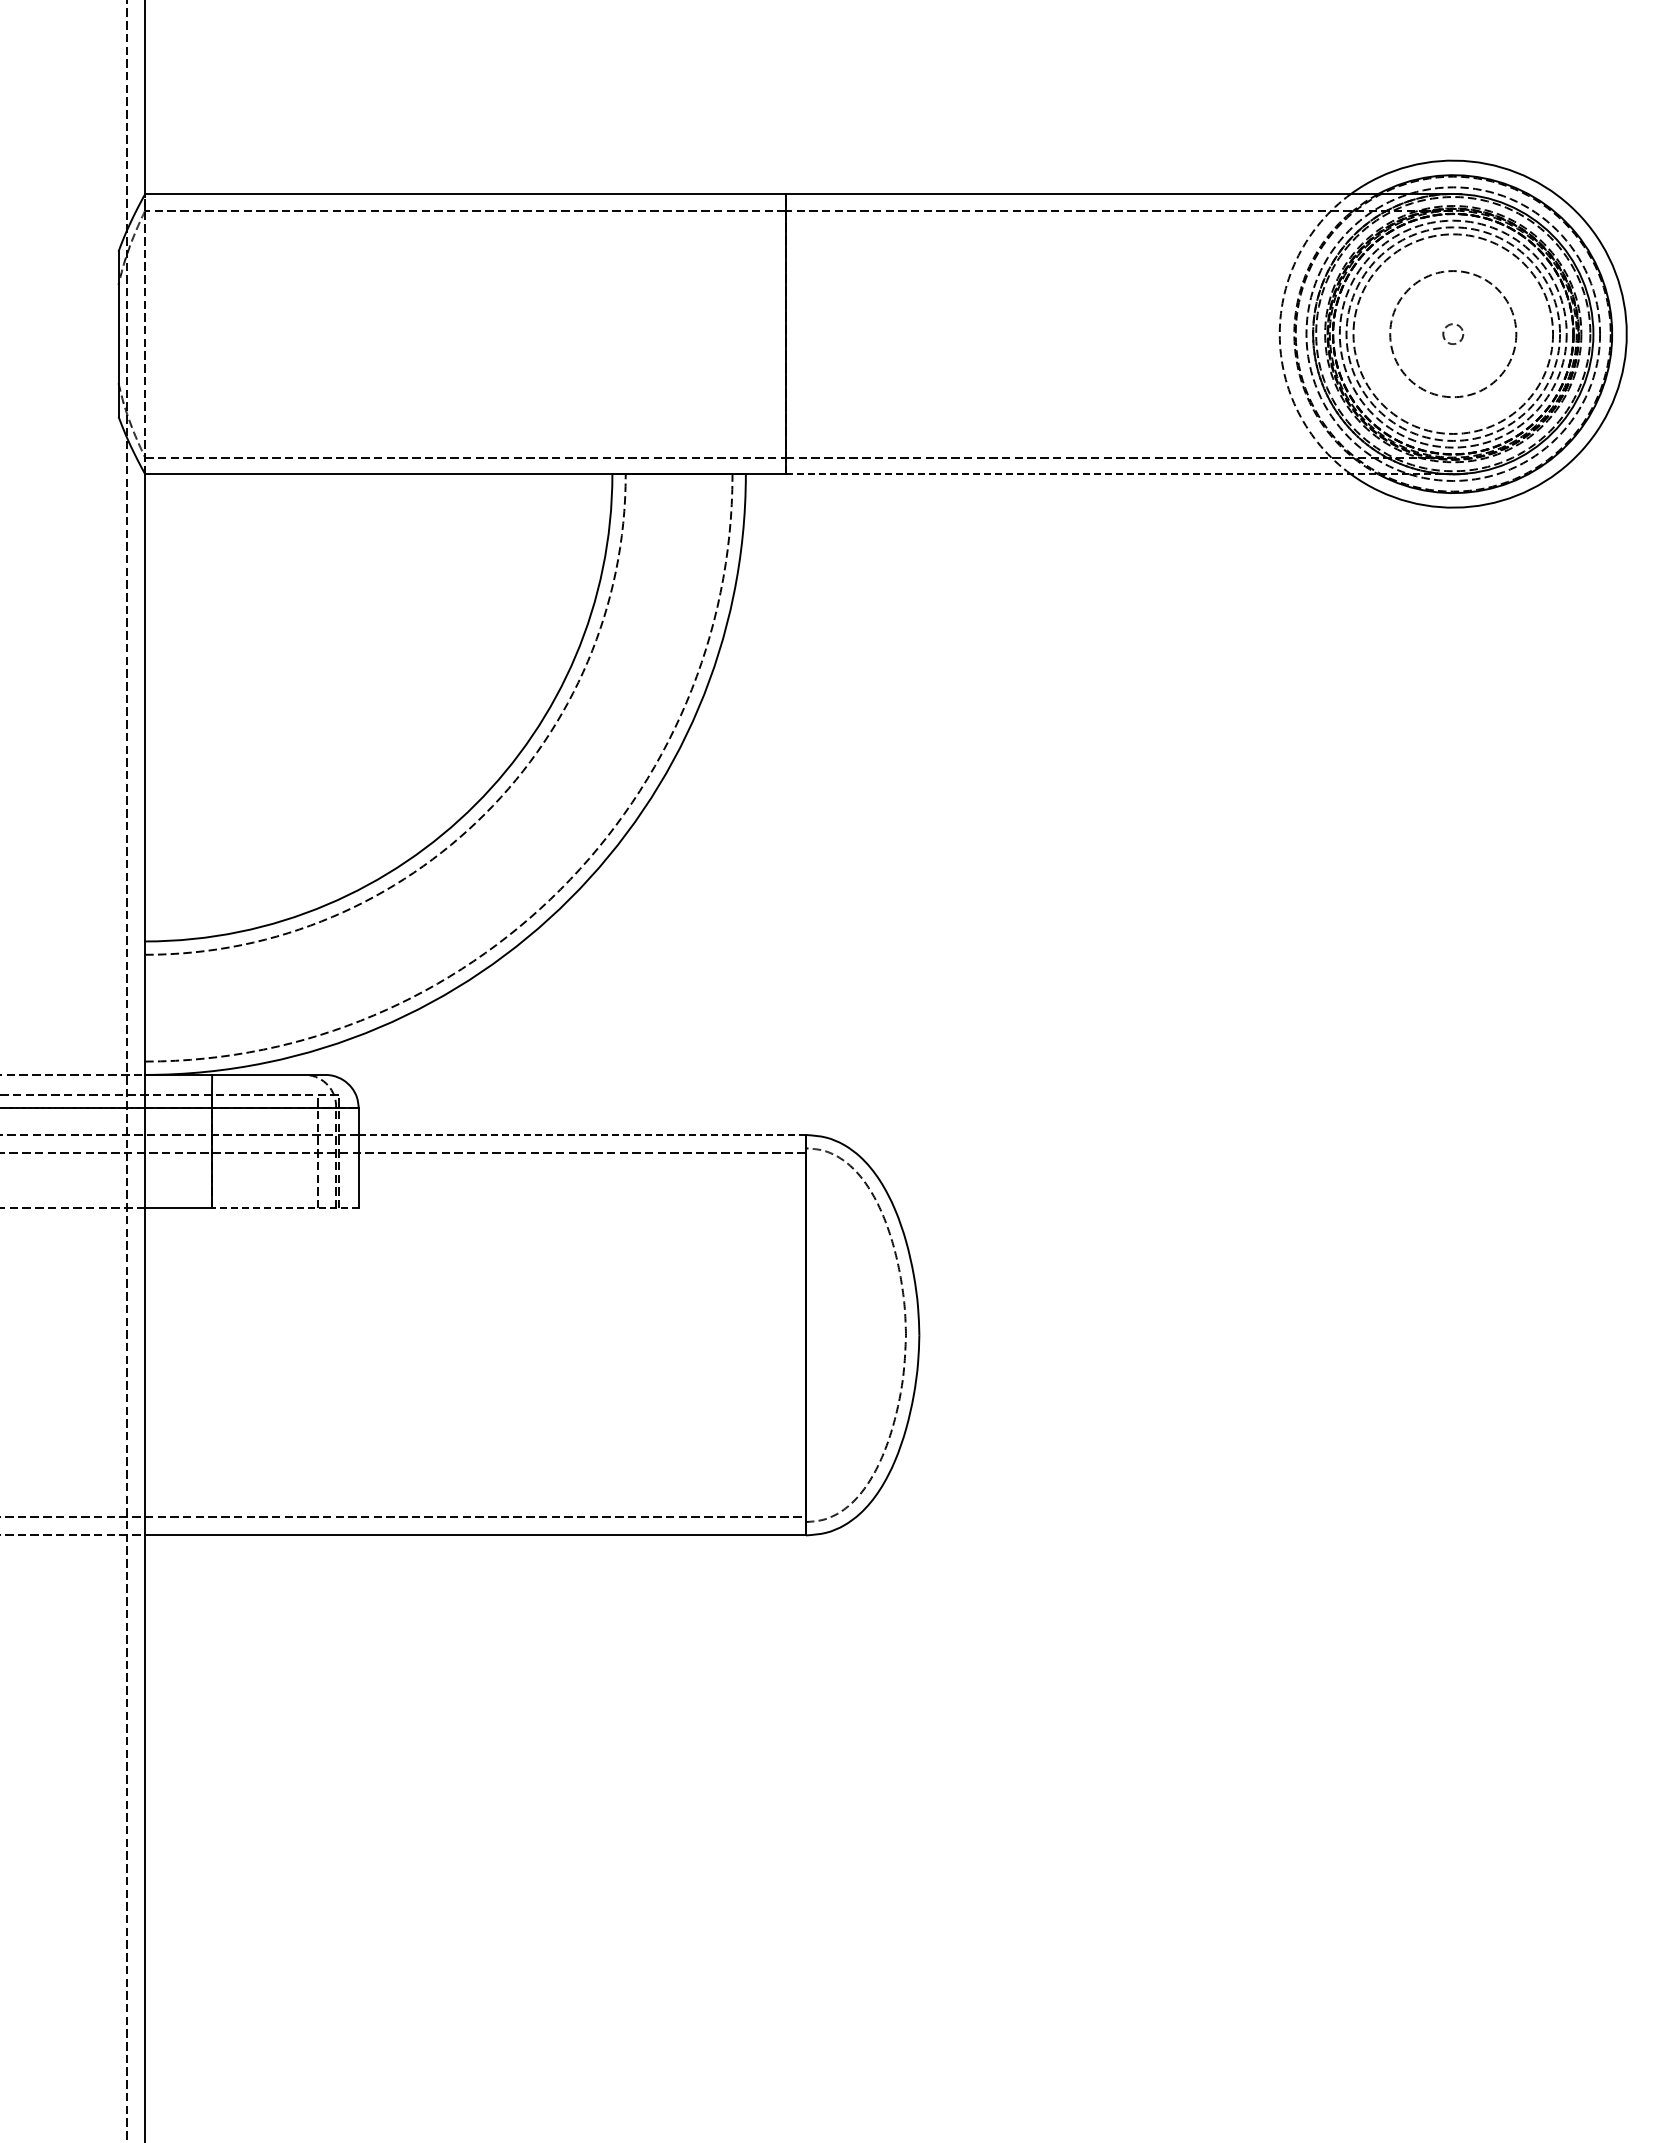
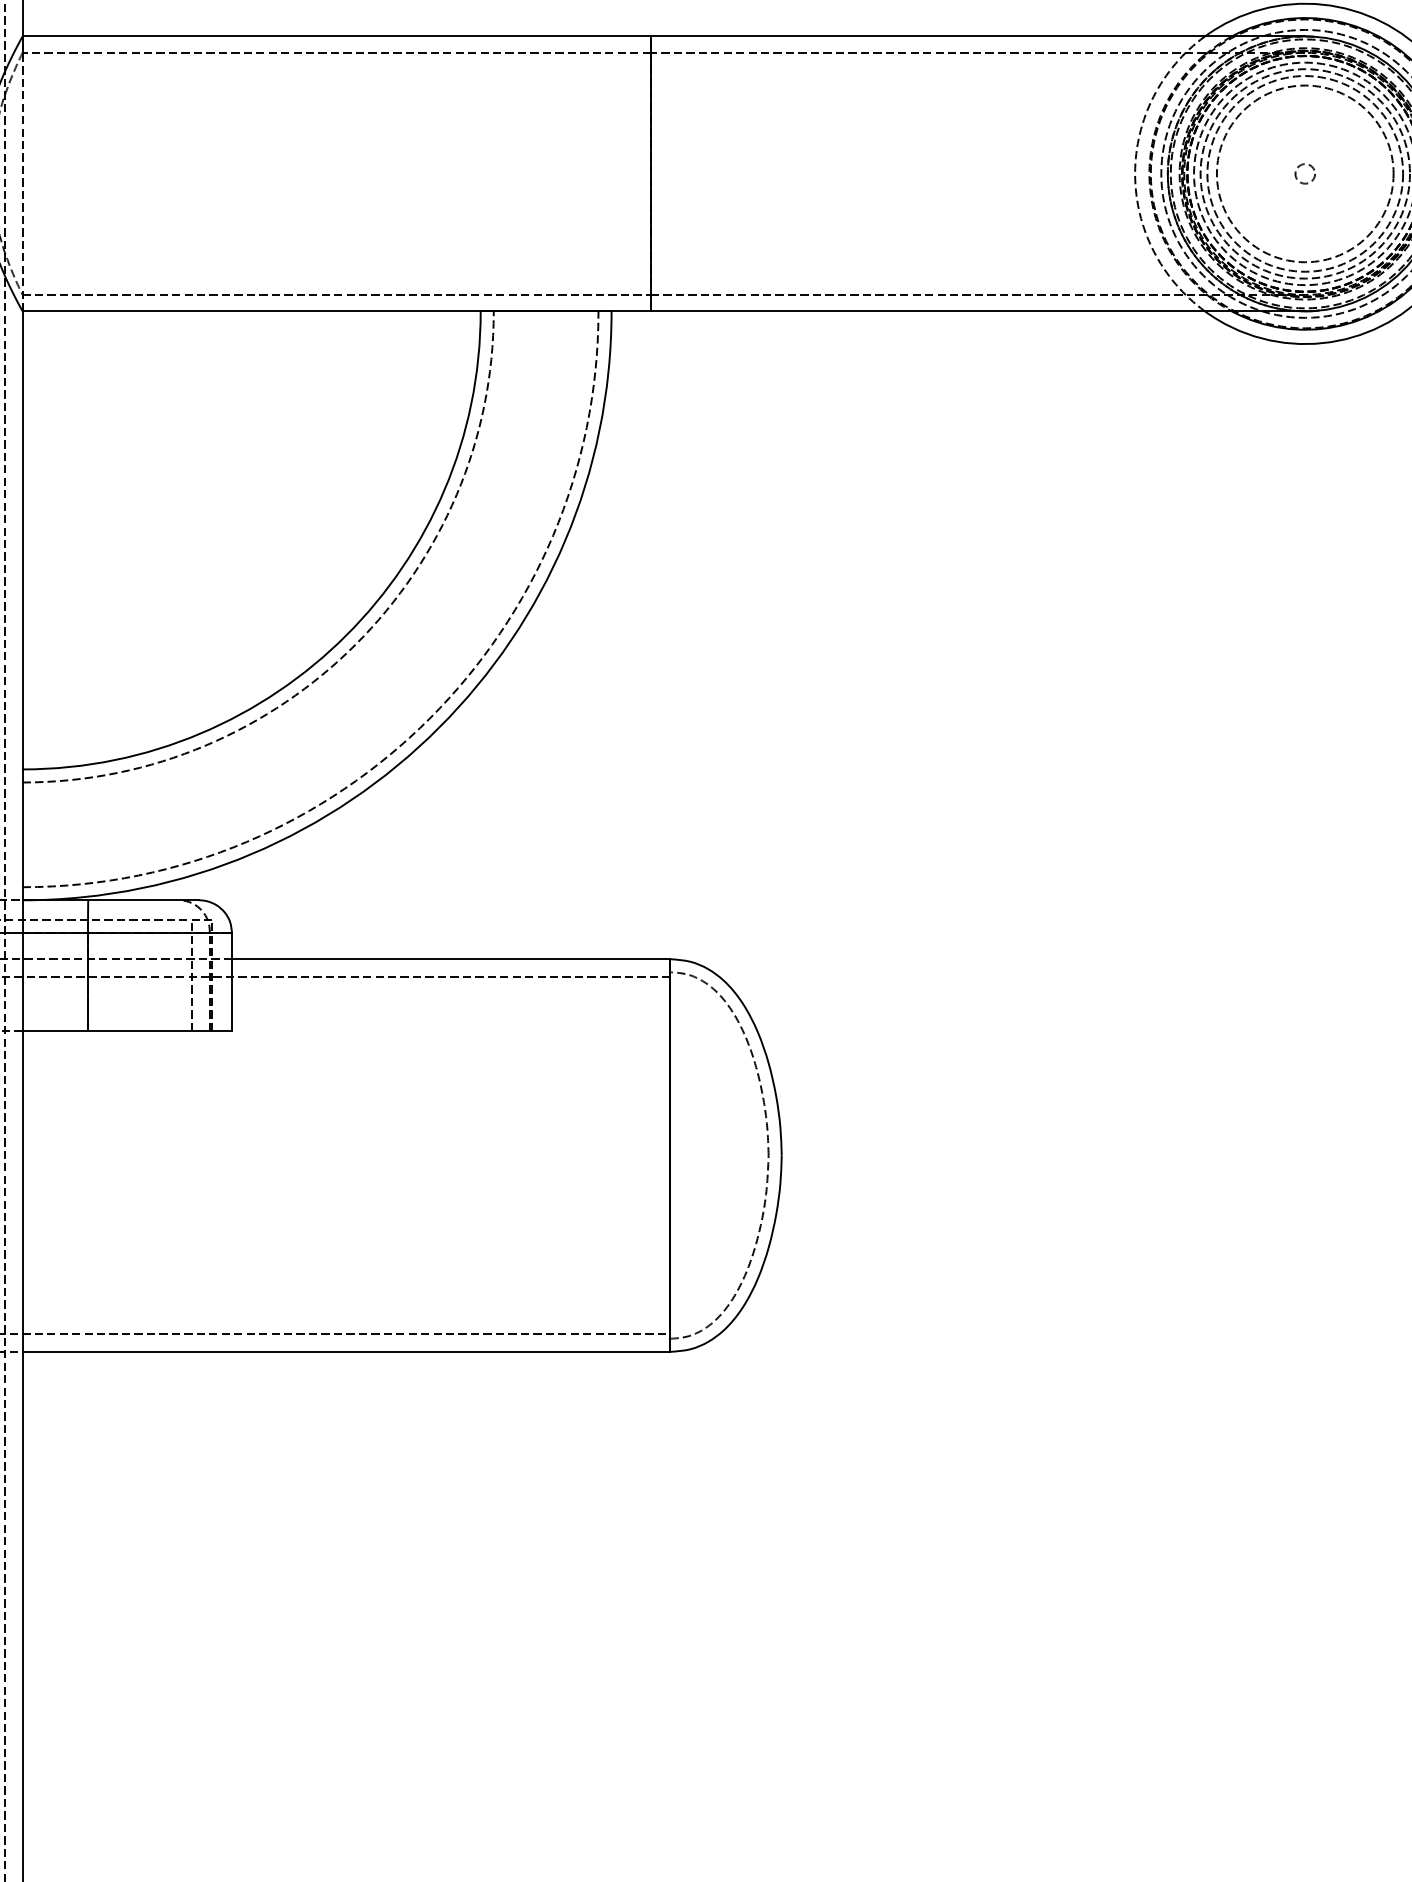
circle: (1453, 334) -> (1305, 174), size x1.43
line: (1119, 474) -> (977, 311), dashed -> solid
line: (582, 1135) -> (451, 959), dashed -> solid
line: (284, 1208) -> (159, 1031), dashed -> solid

